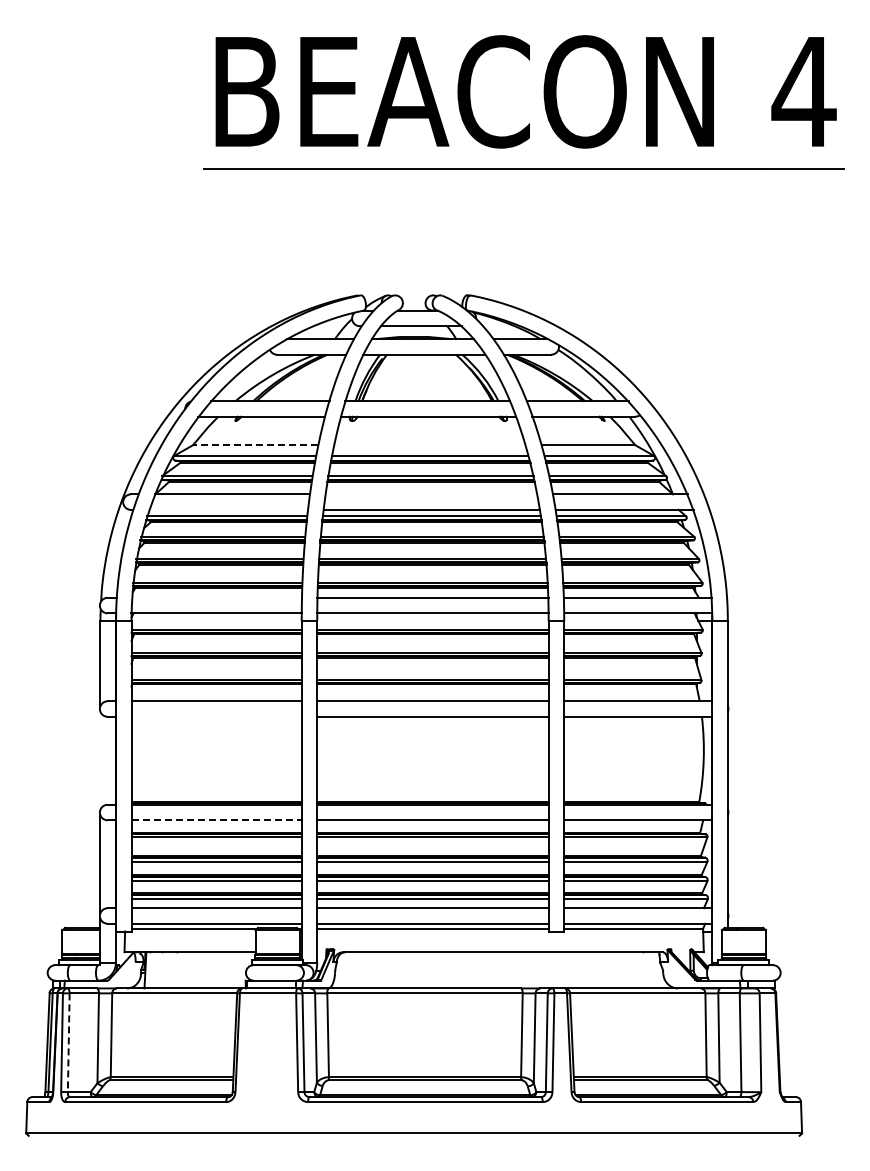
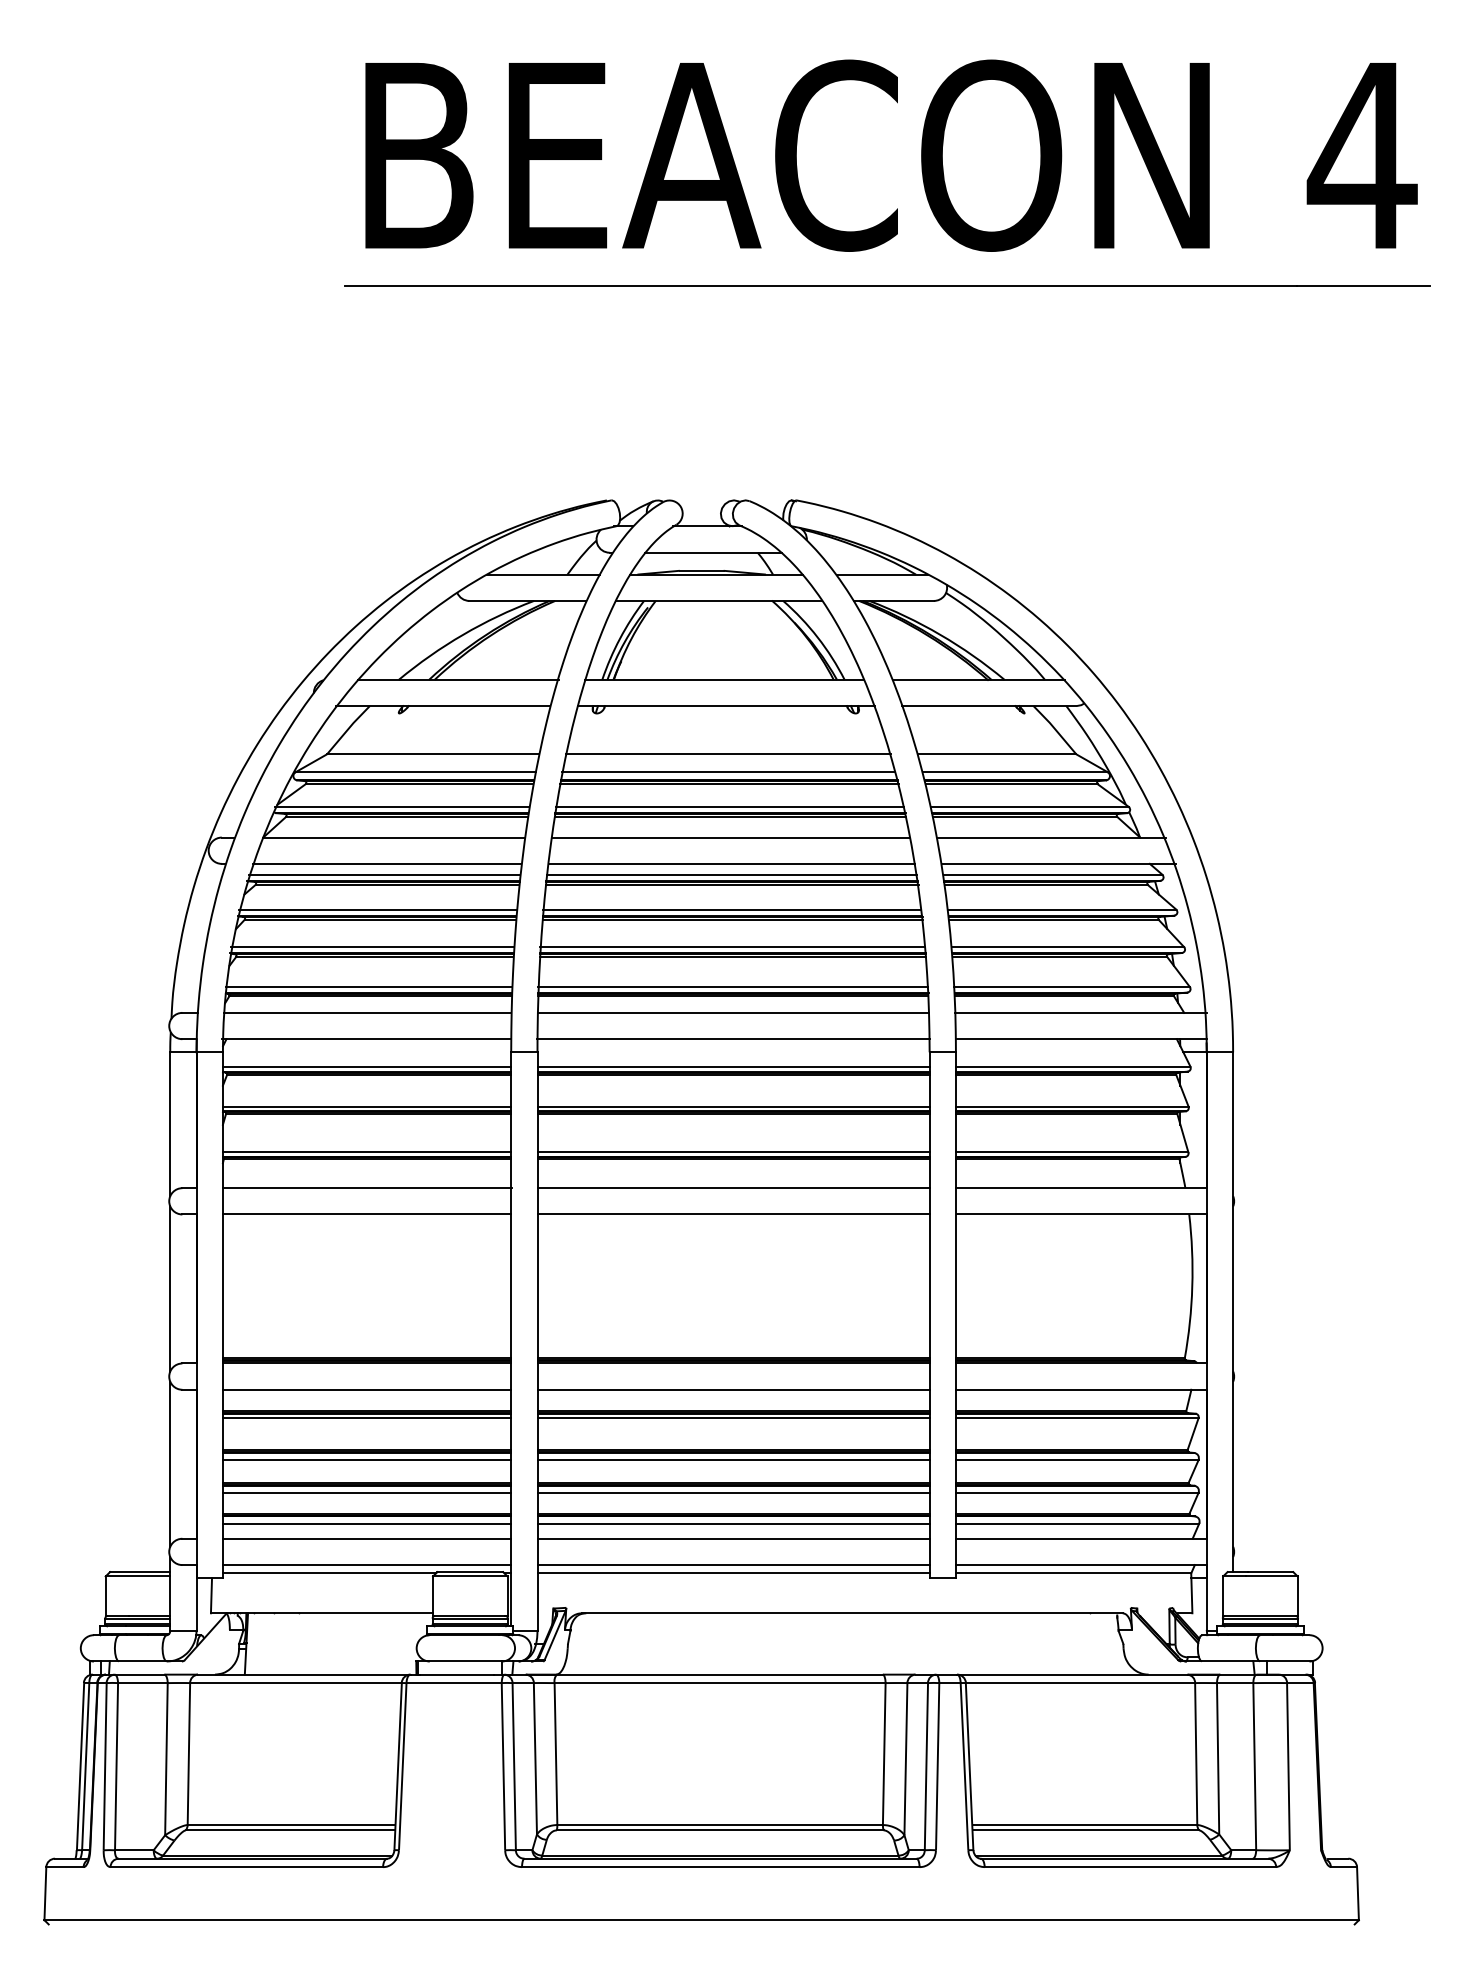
line: (255, 445) -> (432, 754), dashed -> solid
line: (429, 445) -> (727, 754), added
line: (431, 494) -> (731, 837), added
line: (228, 509) -> (387, 863), added
line: (216, 597) -> (366, 1012), added
line: (216, 716) -> (366, 1213), added
line: (100, 760) -> (170, 1288), added
line: (217, 820) -> (368, 1390), dashed -> solid
line: (68, 1042) -> (116, 1766), dashed -> solid

